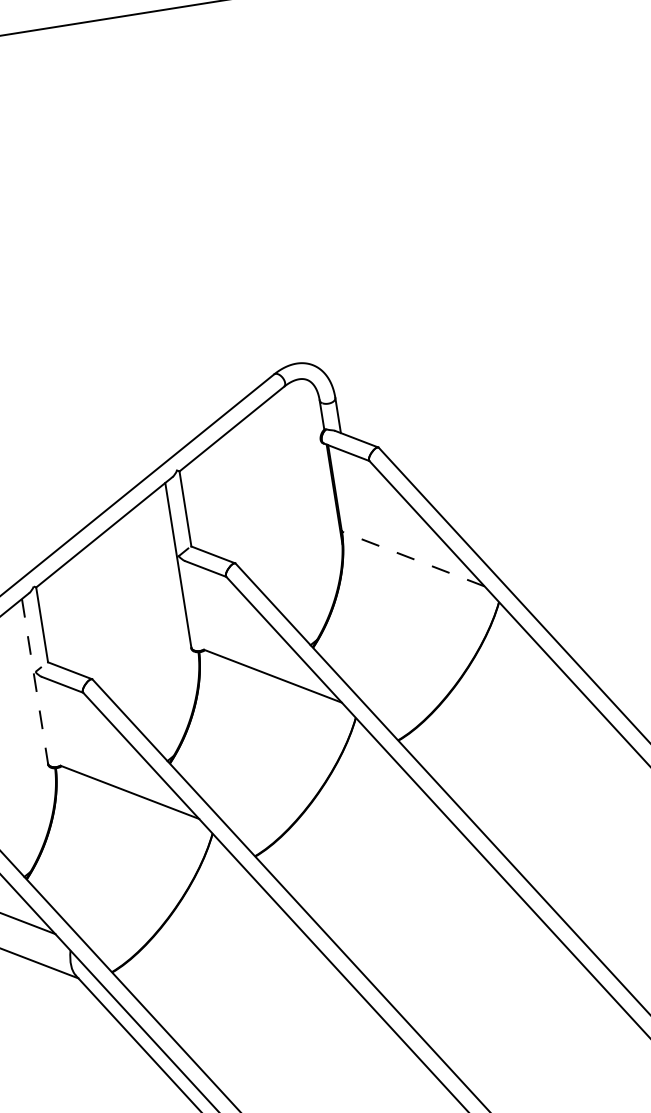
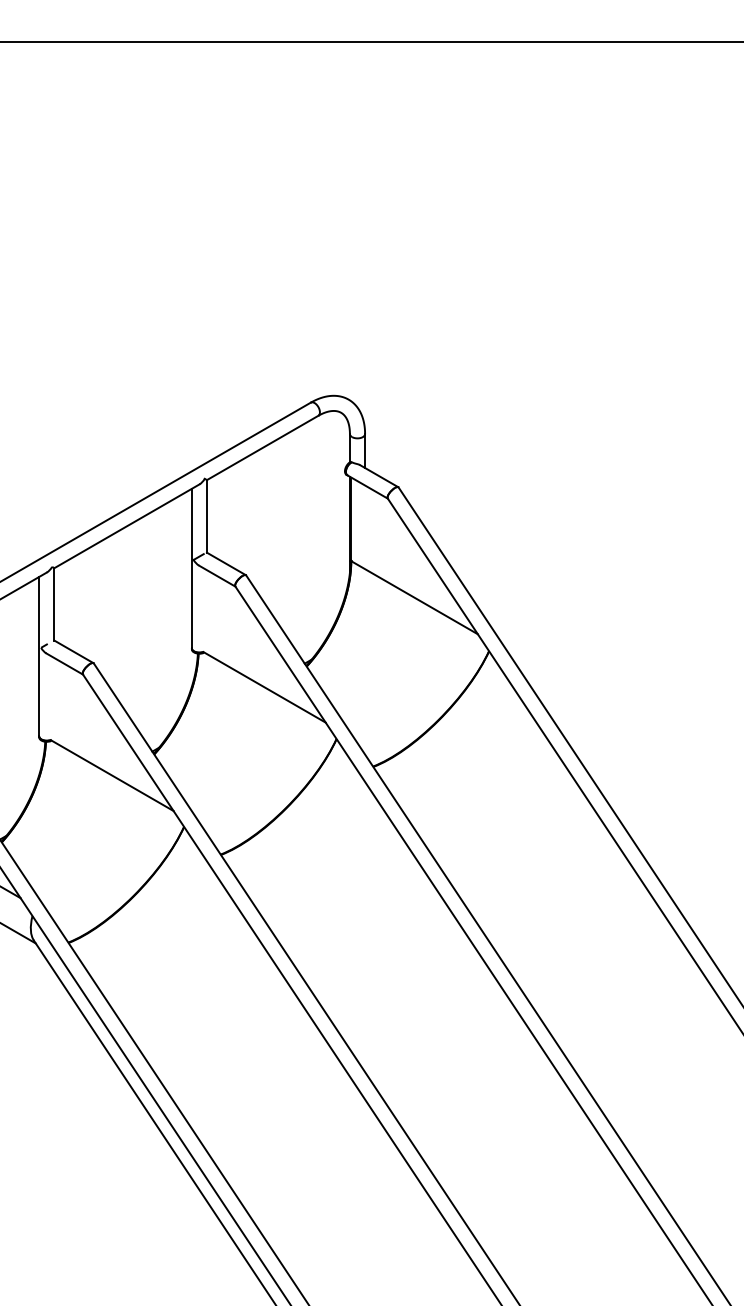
line: (413, 558) -> (414, 597), dashed -> solid
line: (35, 681) -> (39, 656), dashed -> solid

